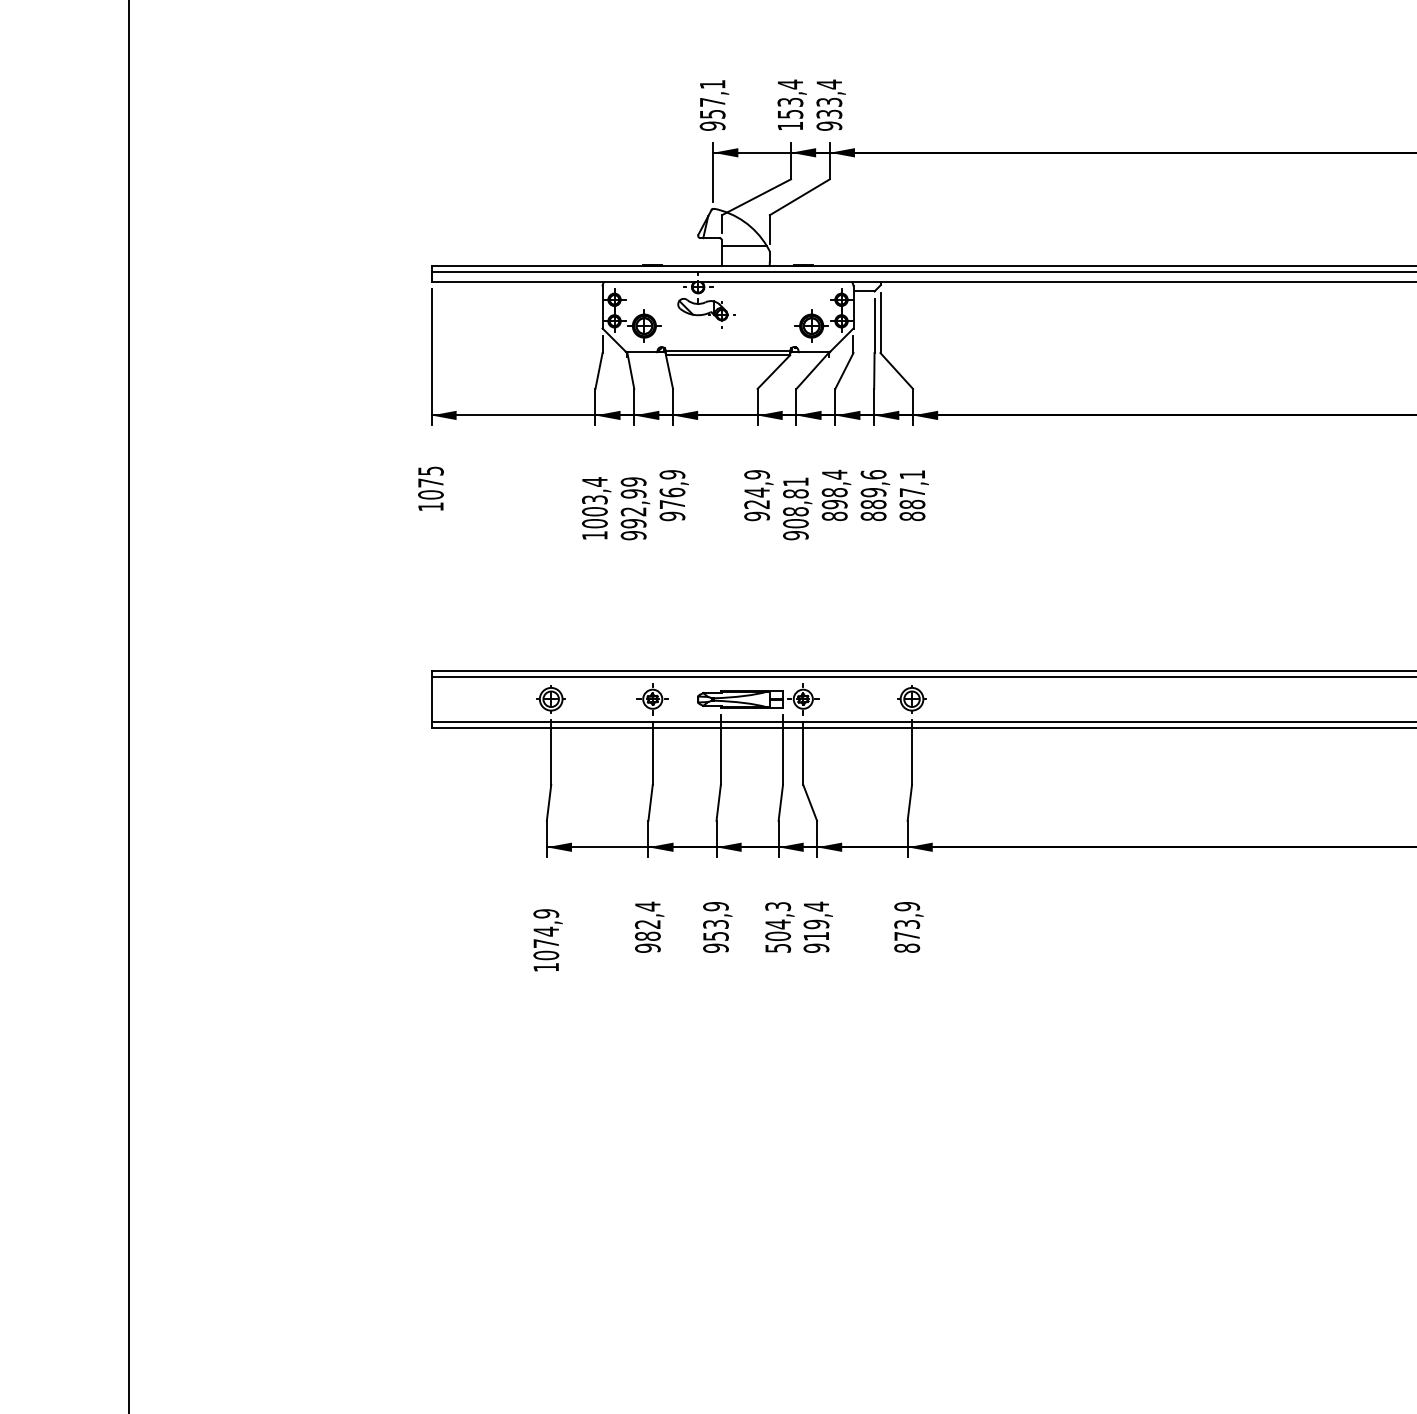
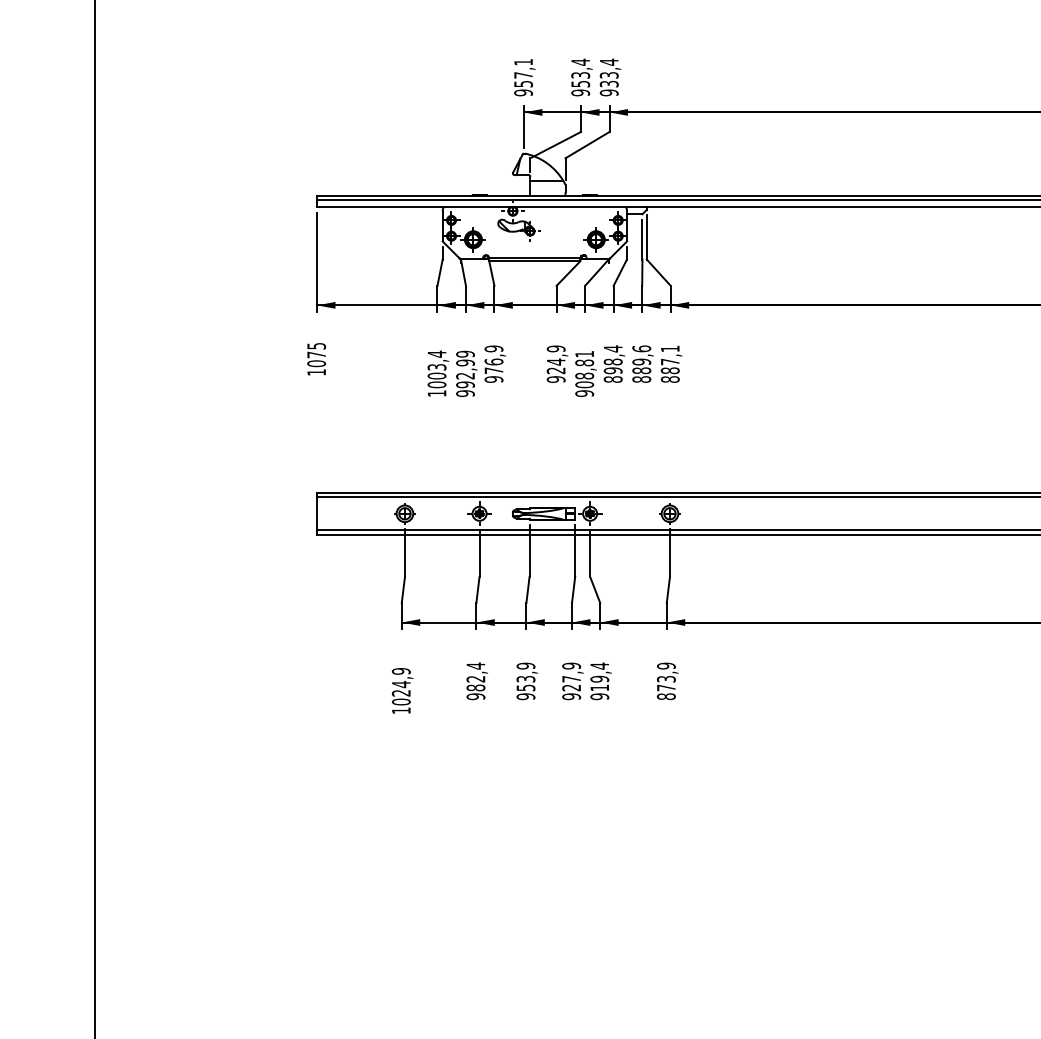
text: (790, 125) -> (580, 92), 153,4 -> 953,4
text: (778, 927) -> (571, 681), 504,3 -> 927,9
text: (545, 943) -> (400, 693), 1074,9 -> 1024,9

